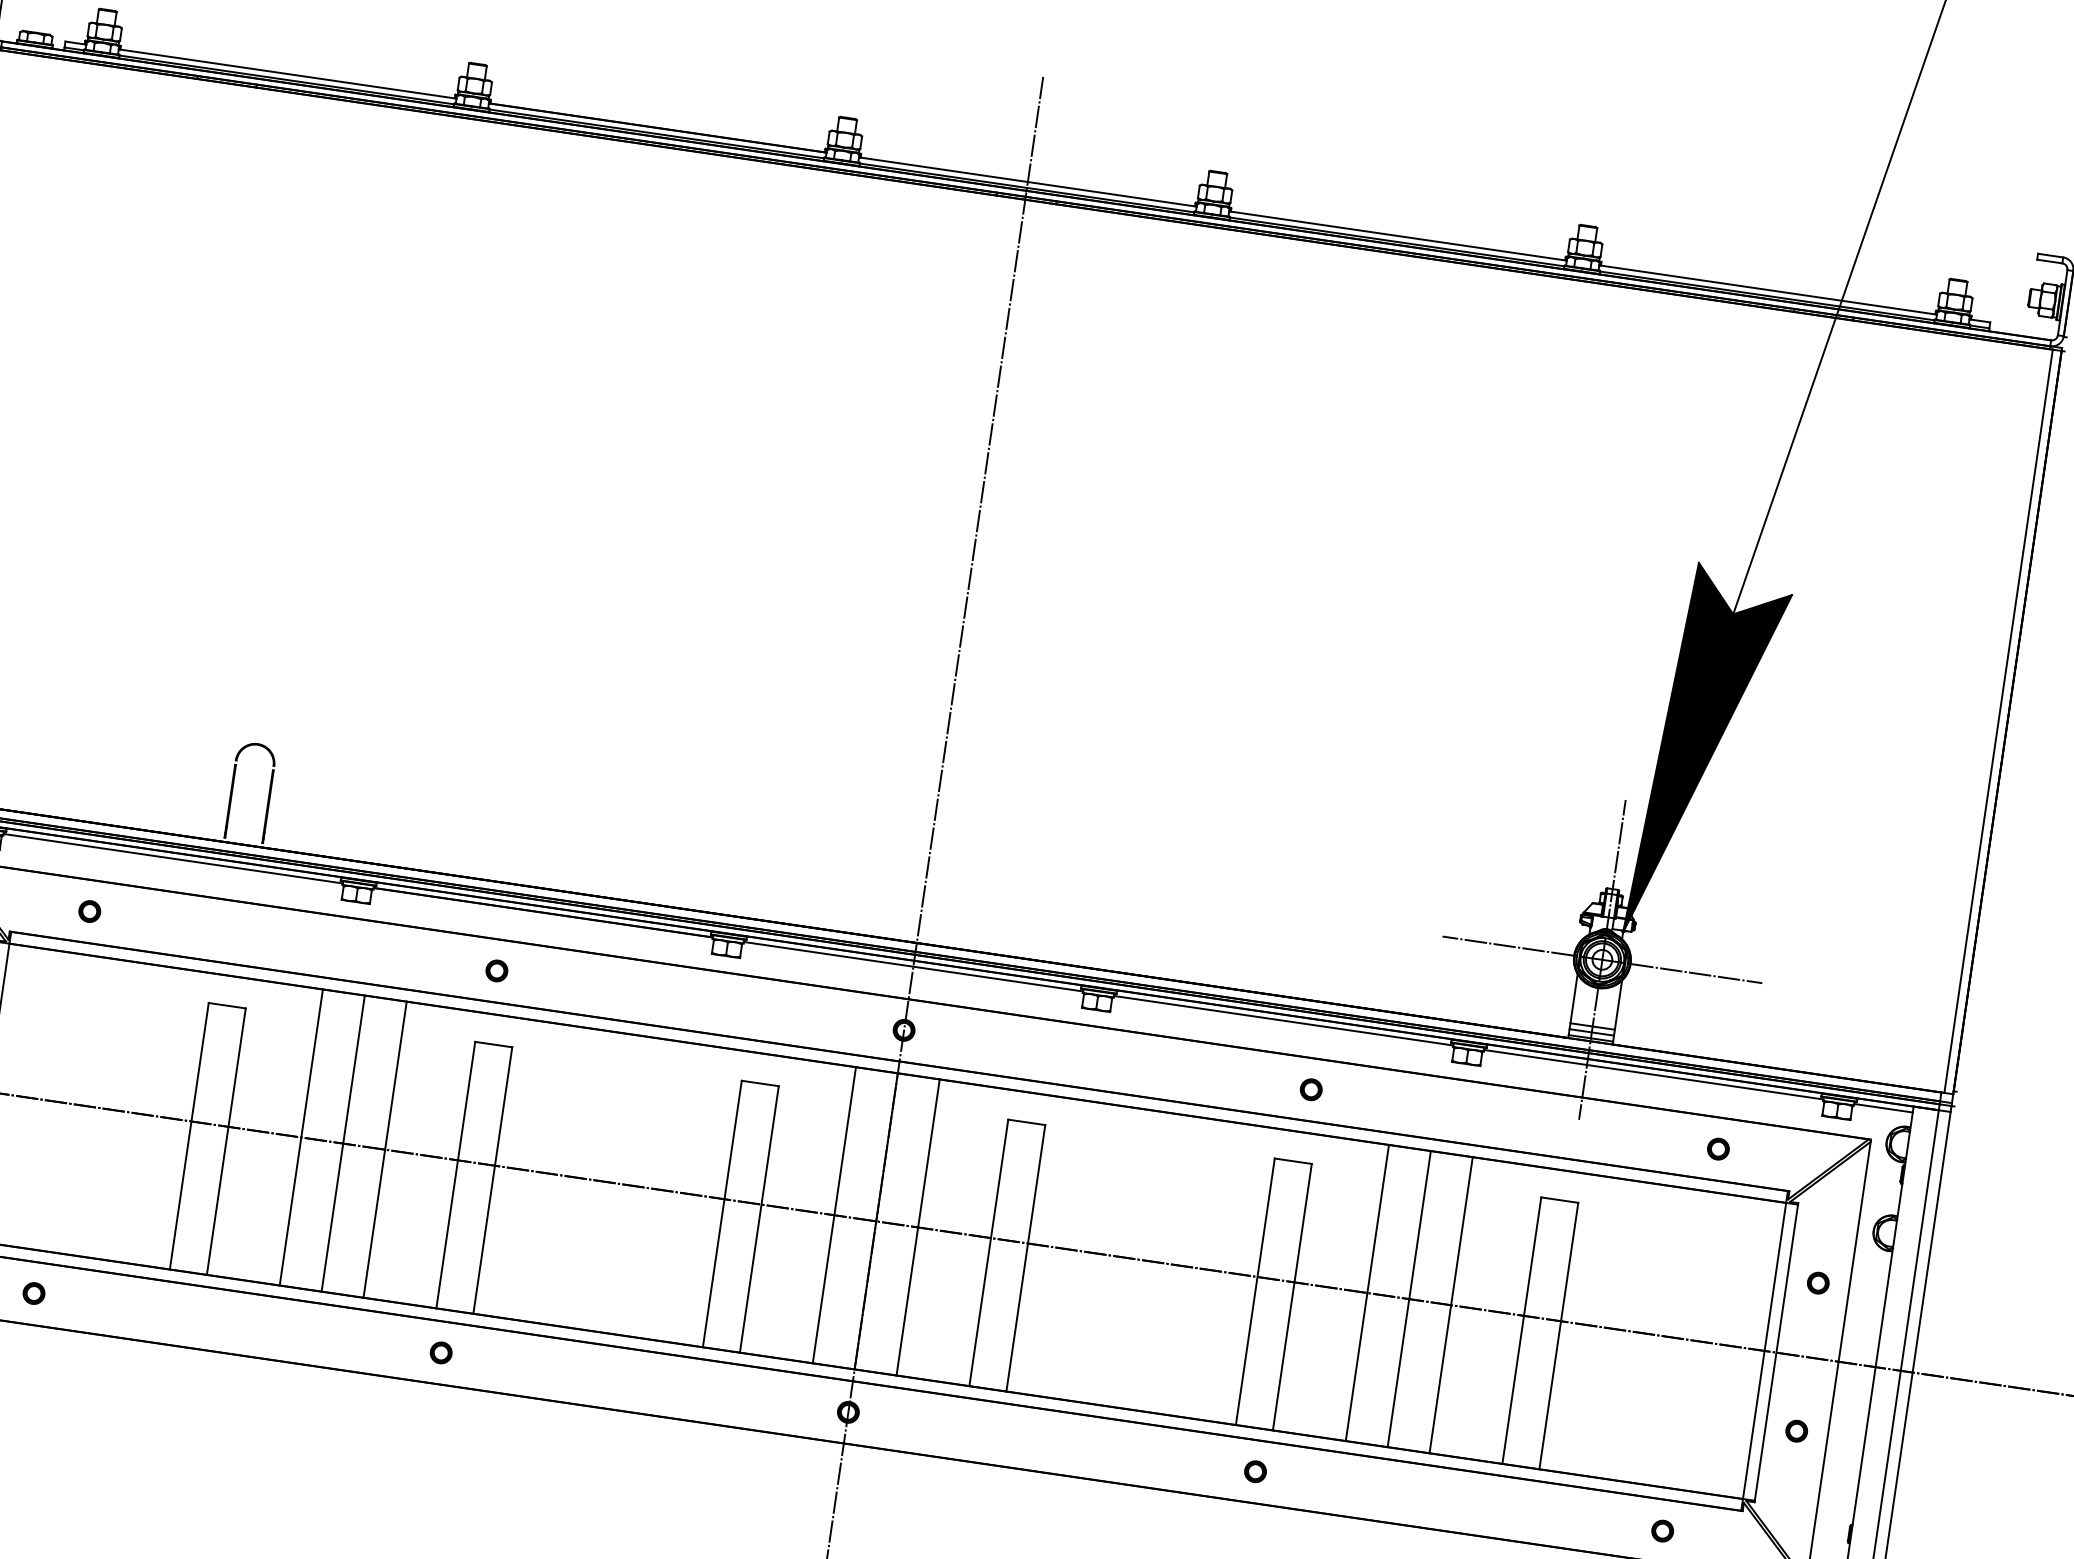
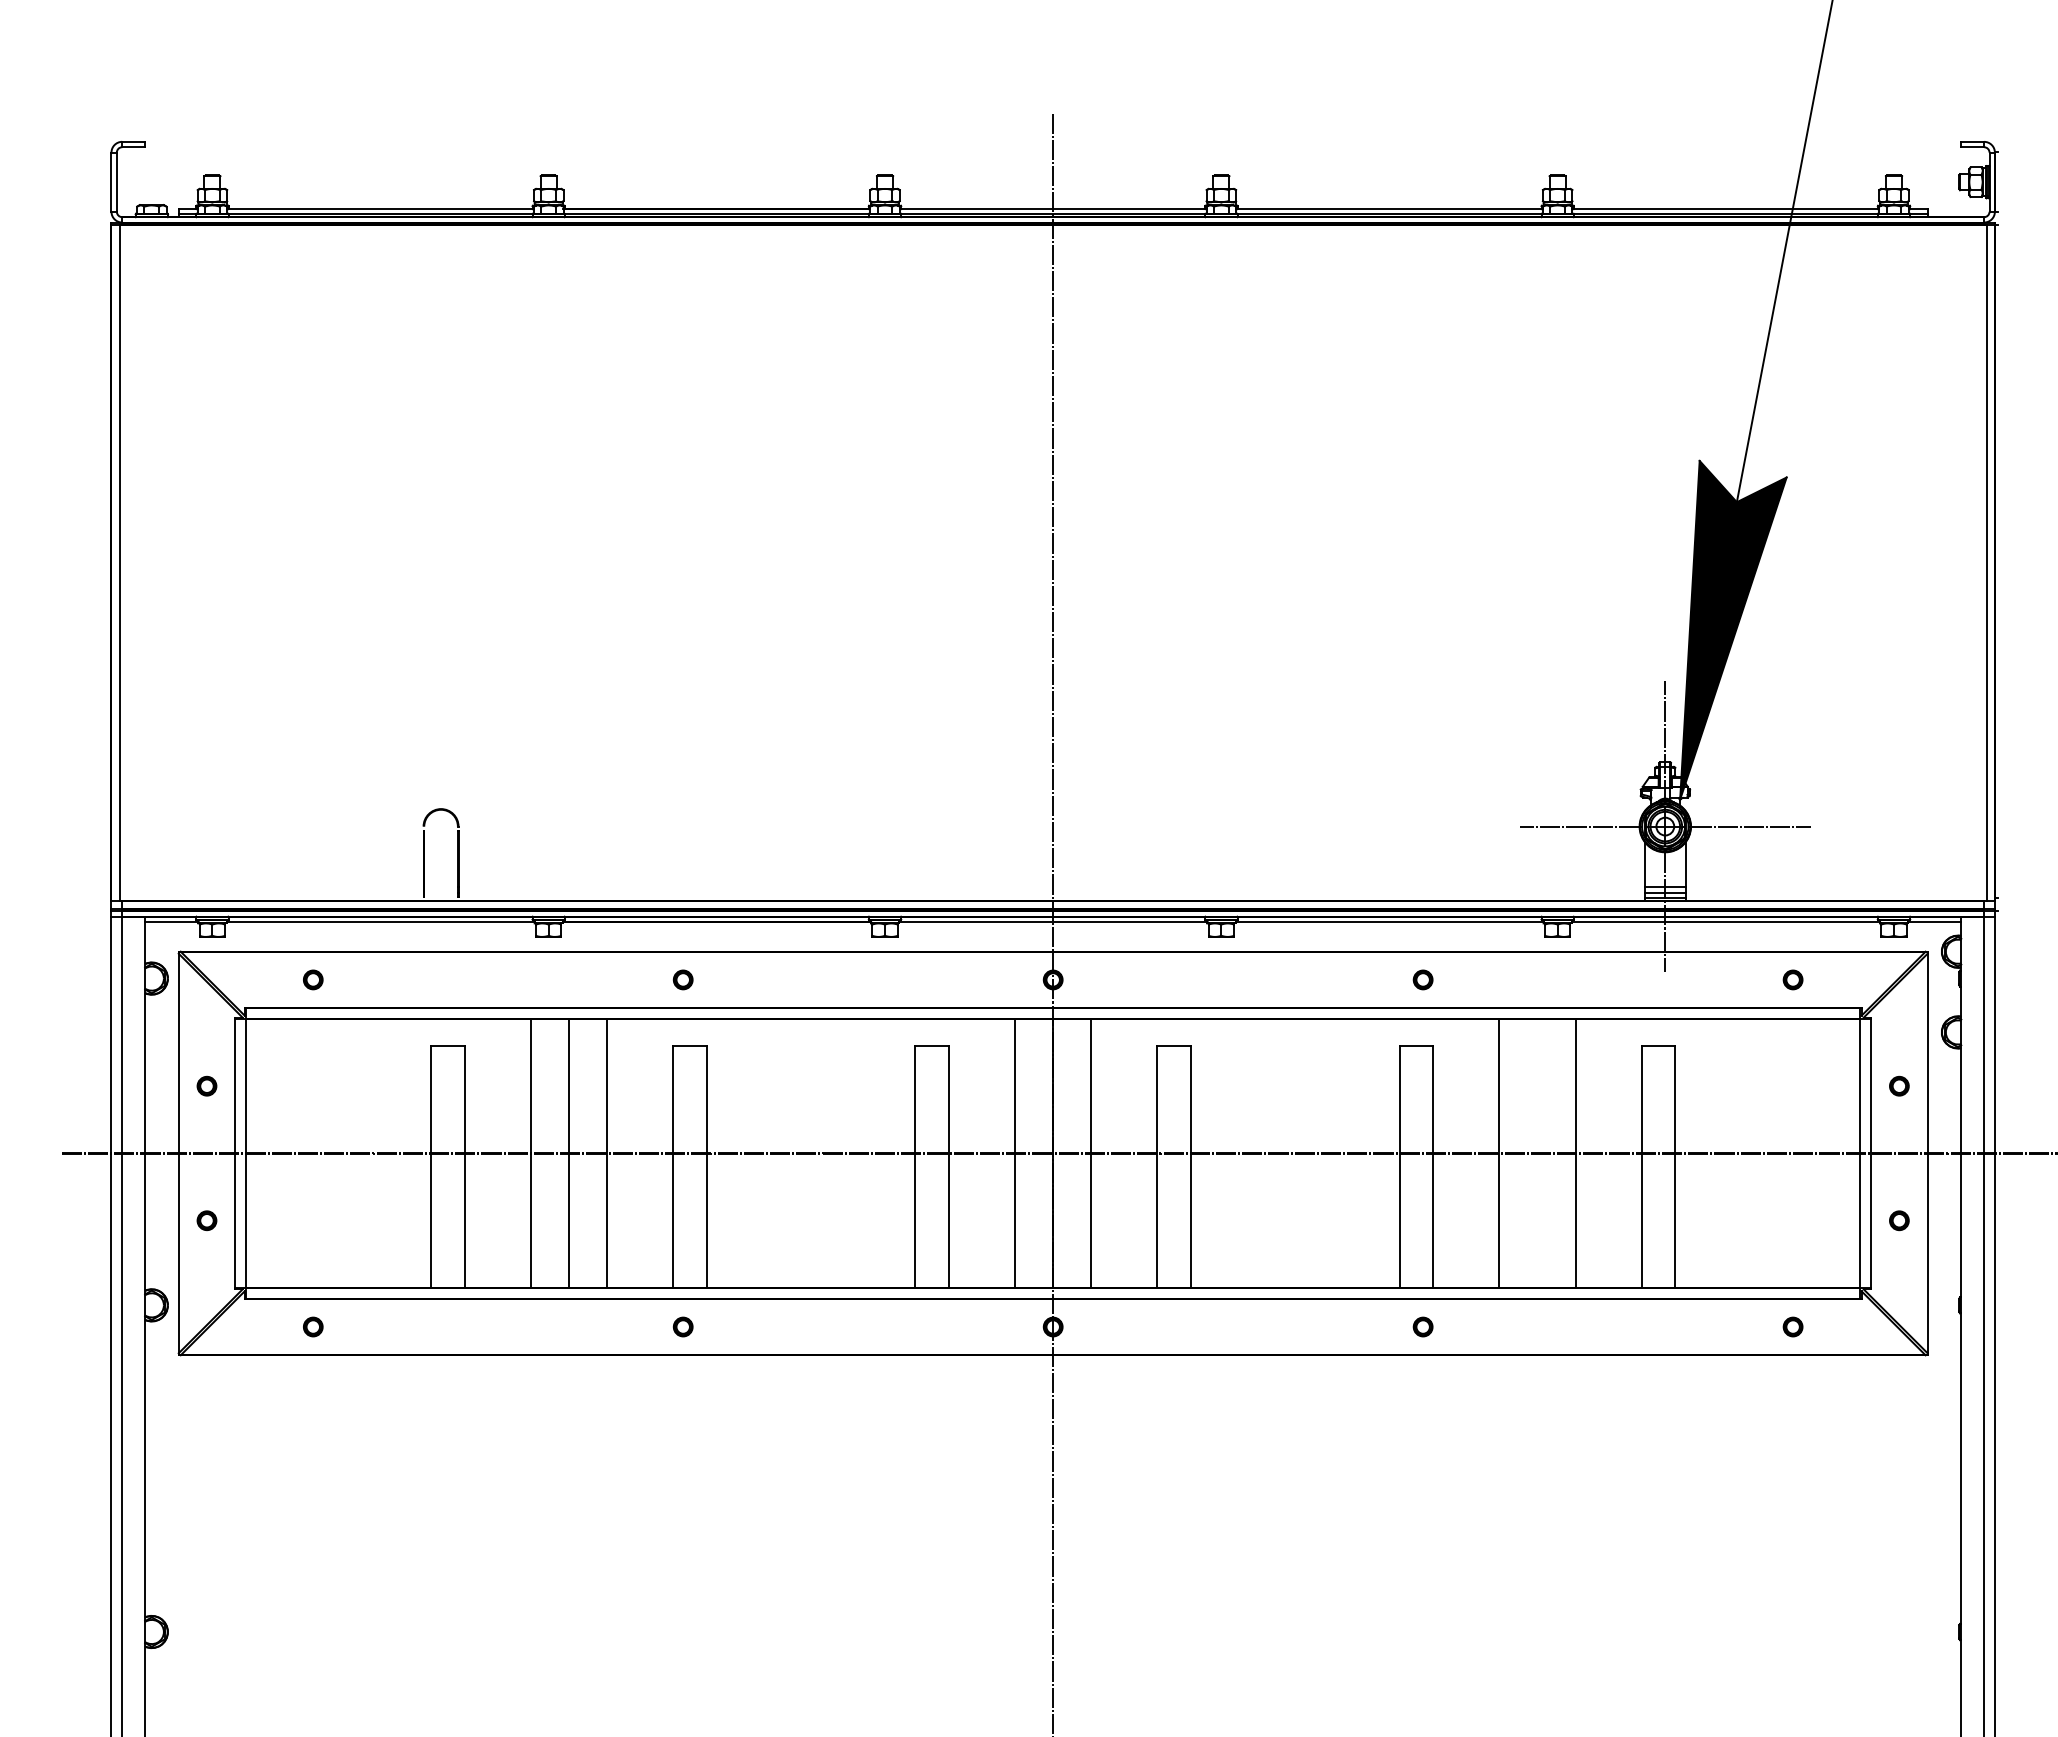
line: (1409, 1299) -> (1537, 1153), removed

